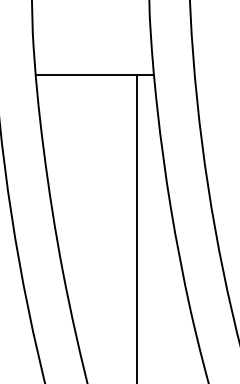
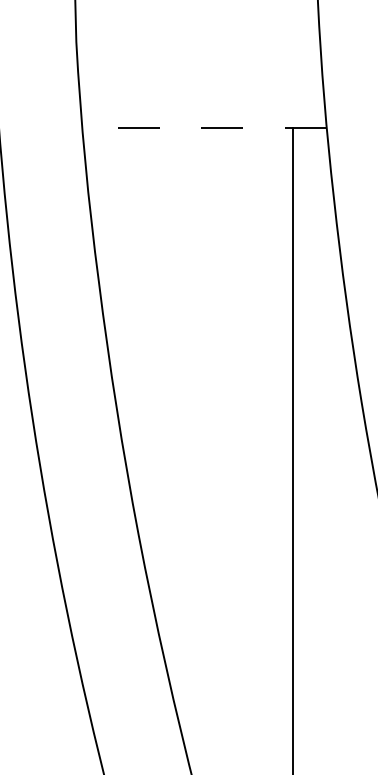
line: (95, 74) -> (205, 127), solid -> dashed

